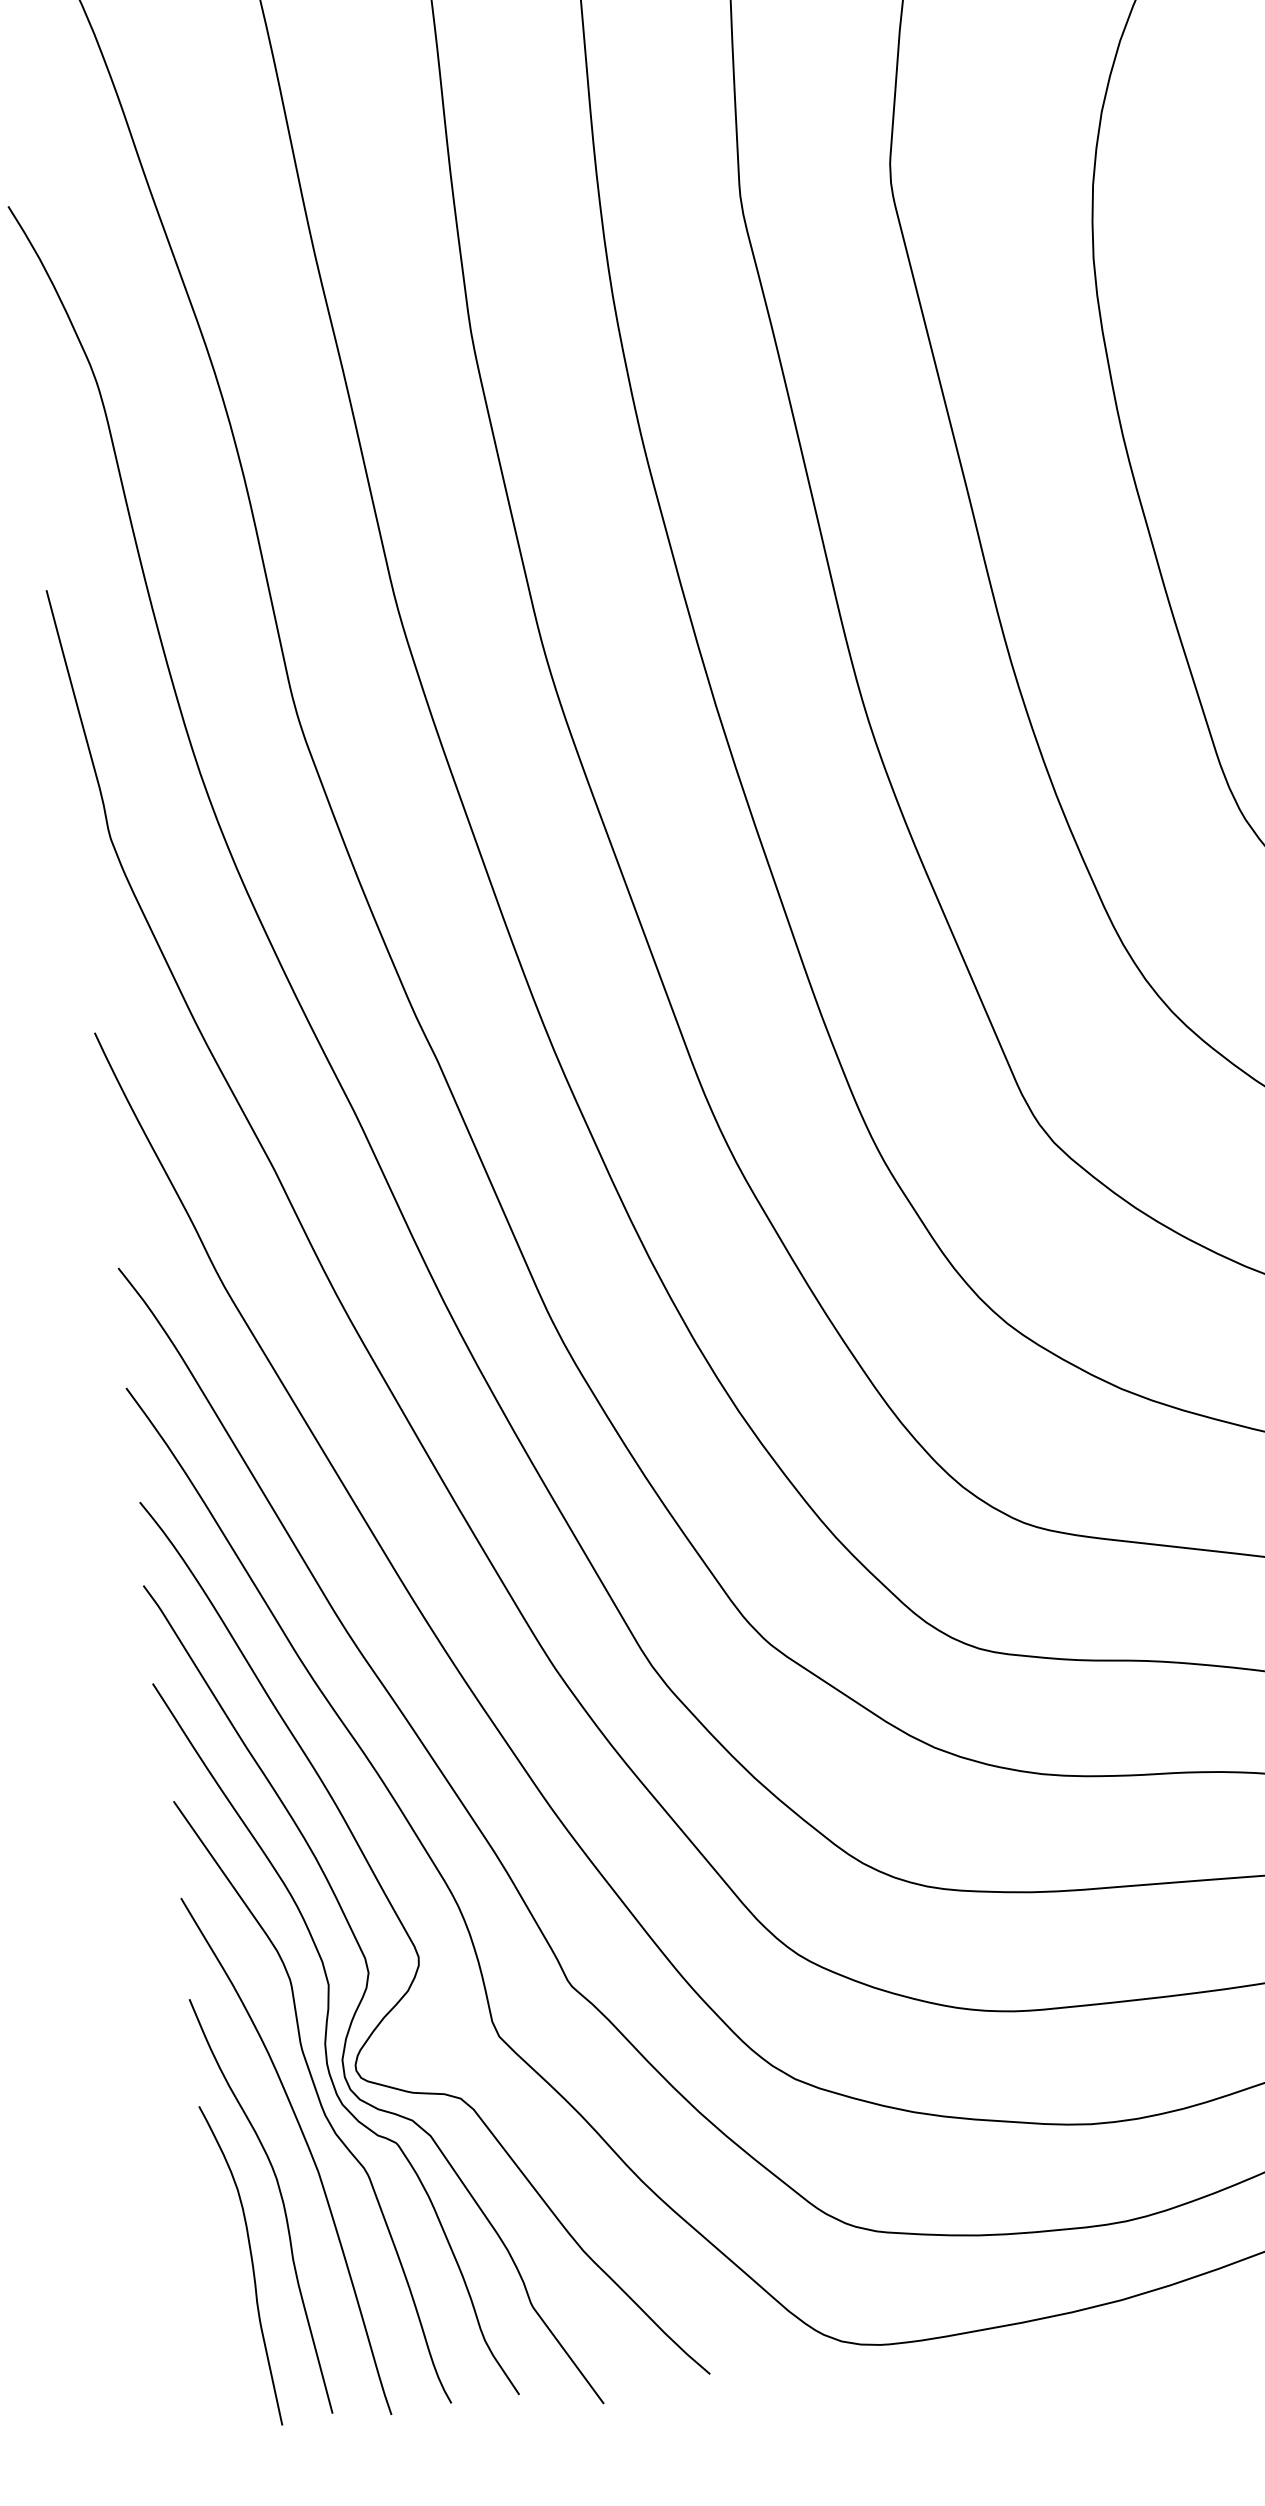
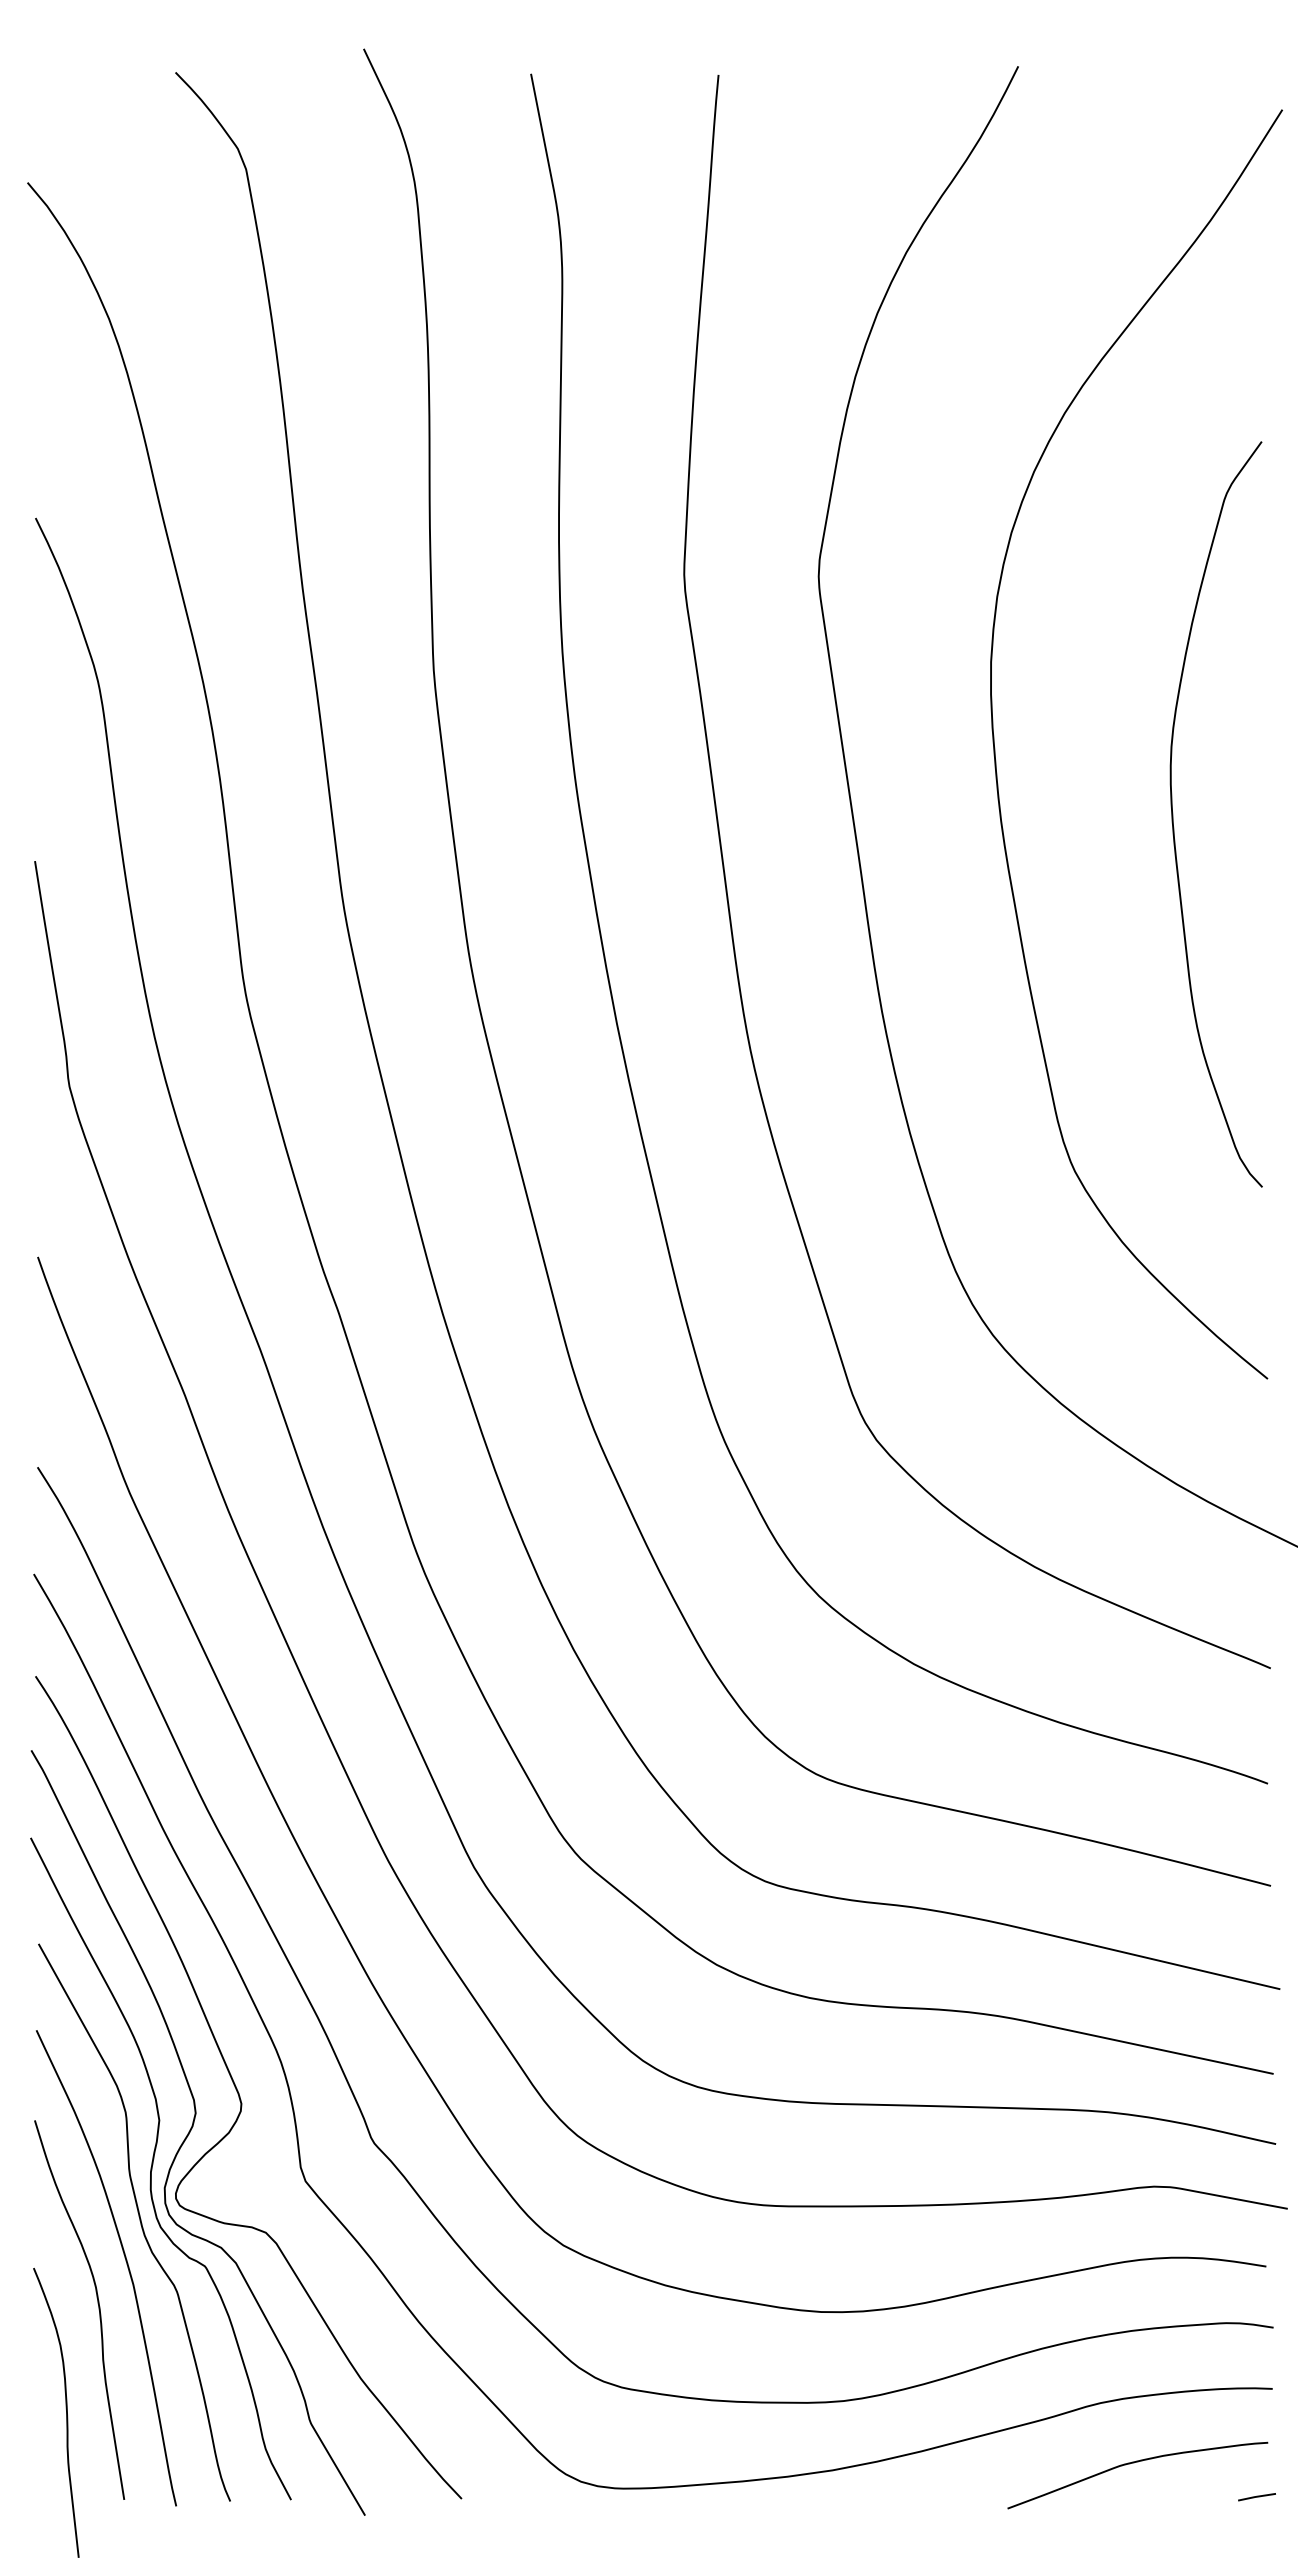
curve: (250, 2259) -> (65, 2408), moved

